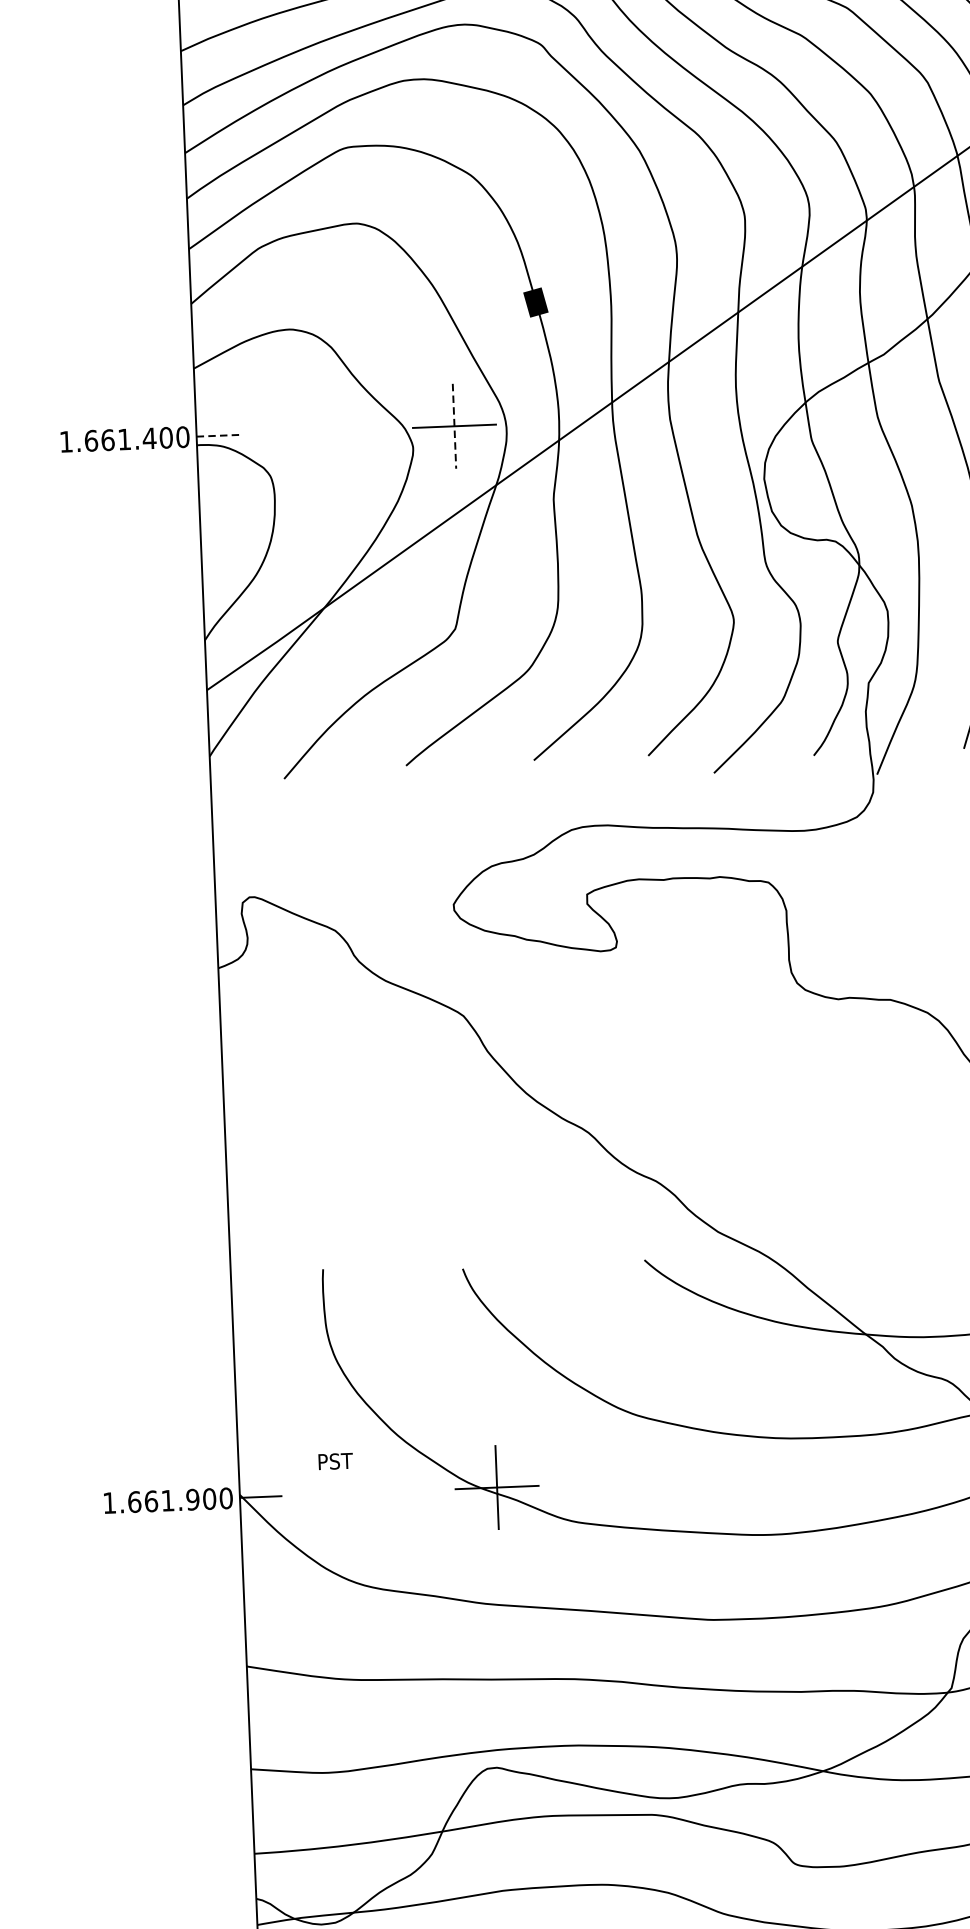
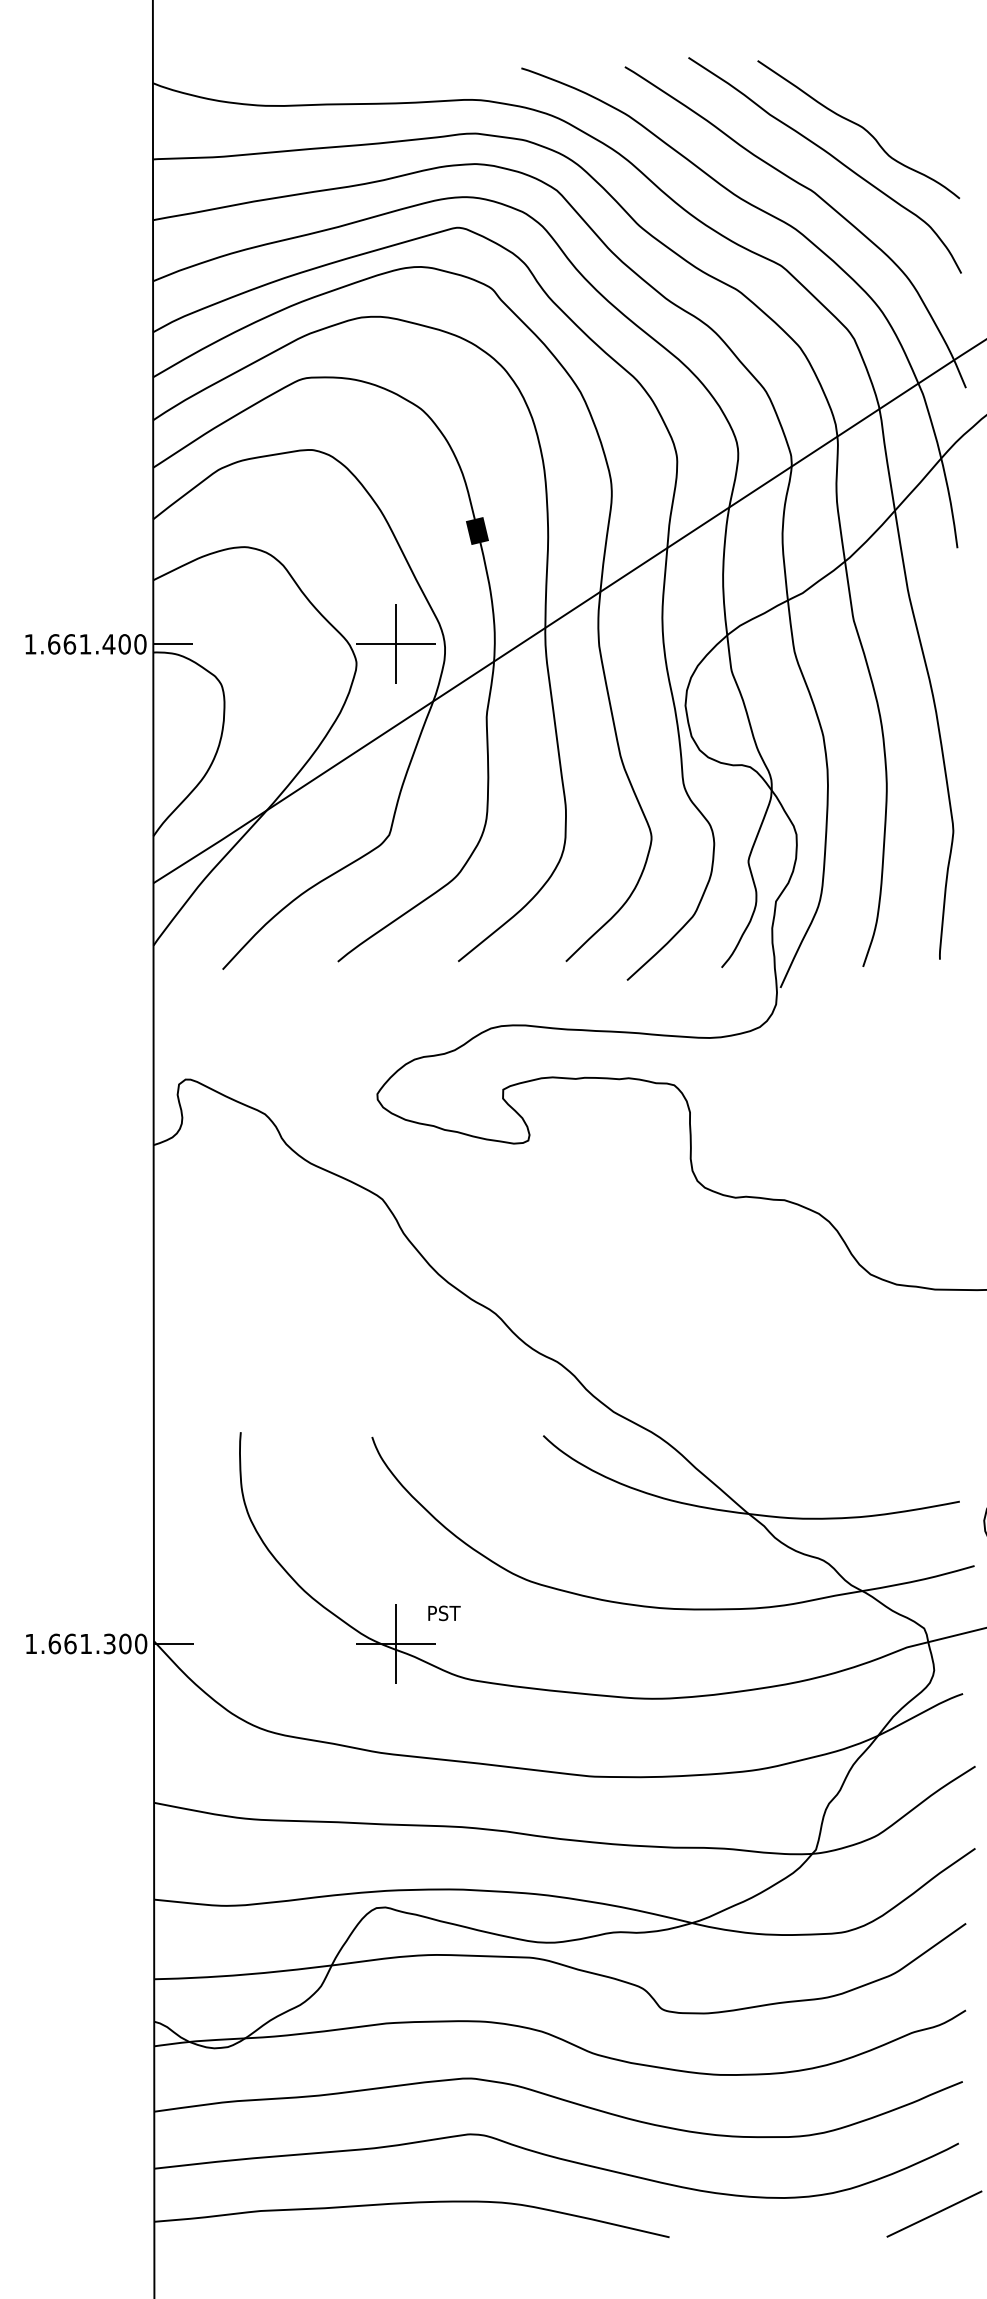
line: (454, 426) -> (396, 644), dashed -> solid
line: (218, 435) -> (173, 644), dashed -> solid
text: (335, 1461) -> (444, 1613), moved
text: (192, 1499) -> (109, 1643), 1.661.900 -> 1.661.300

